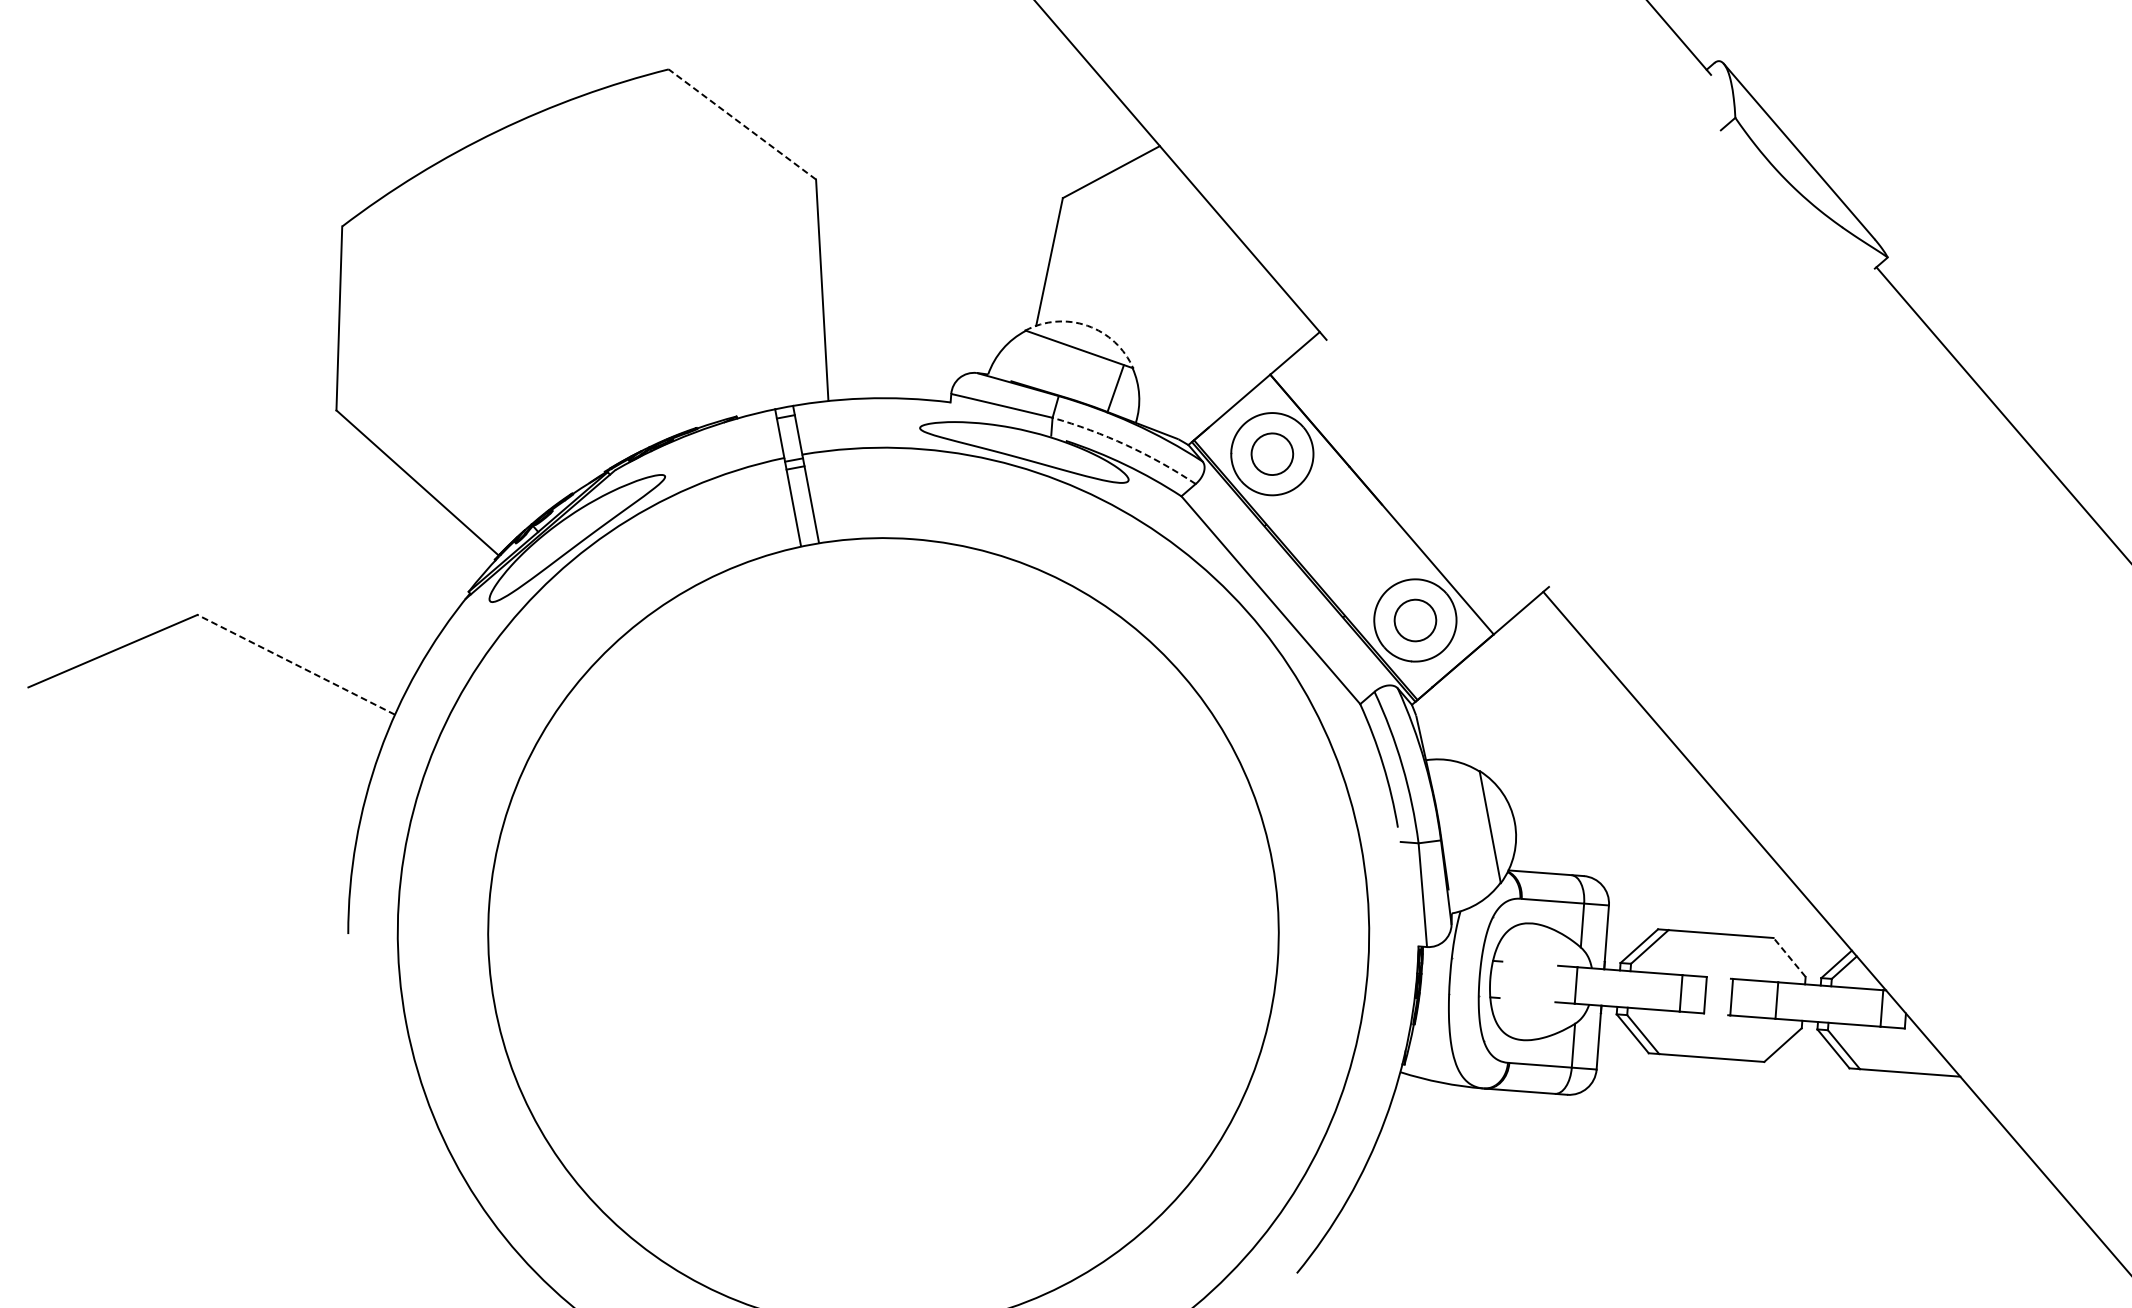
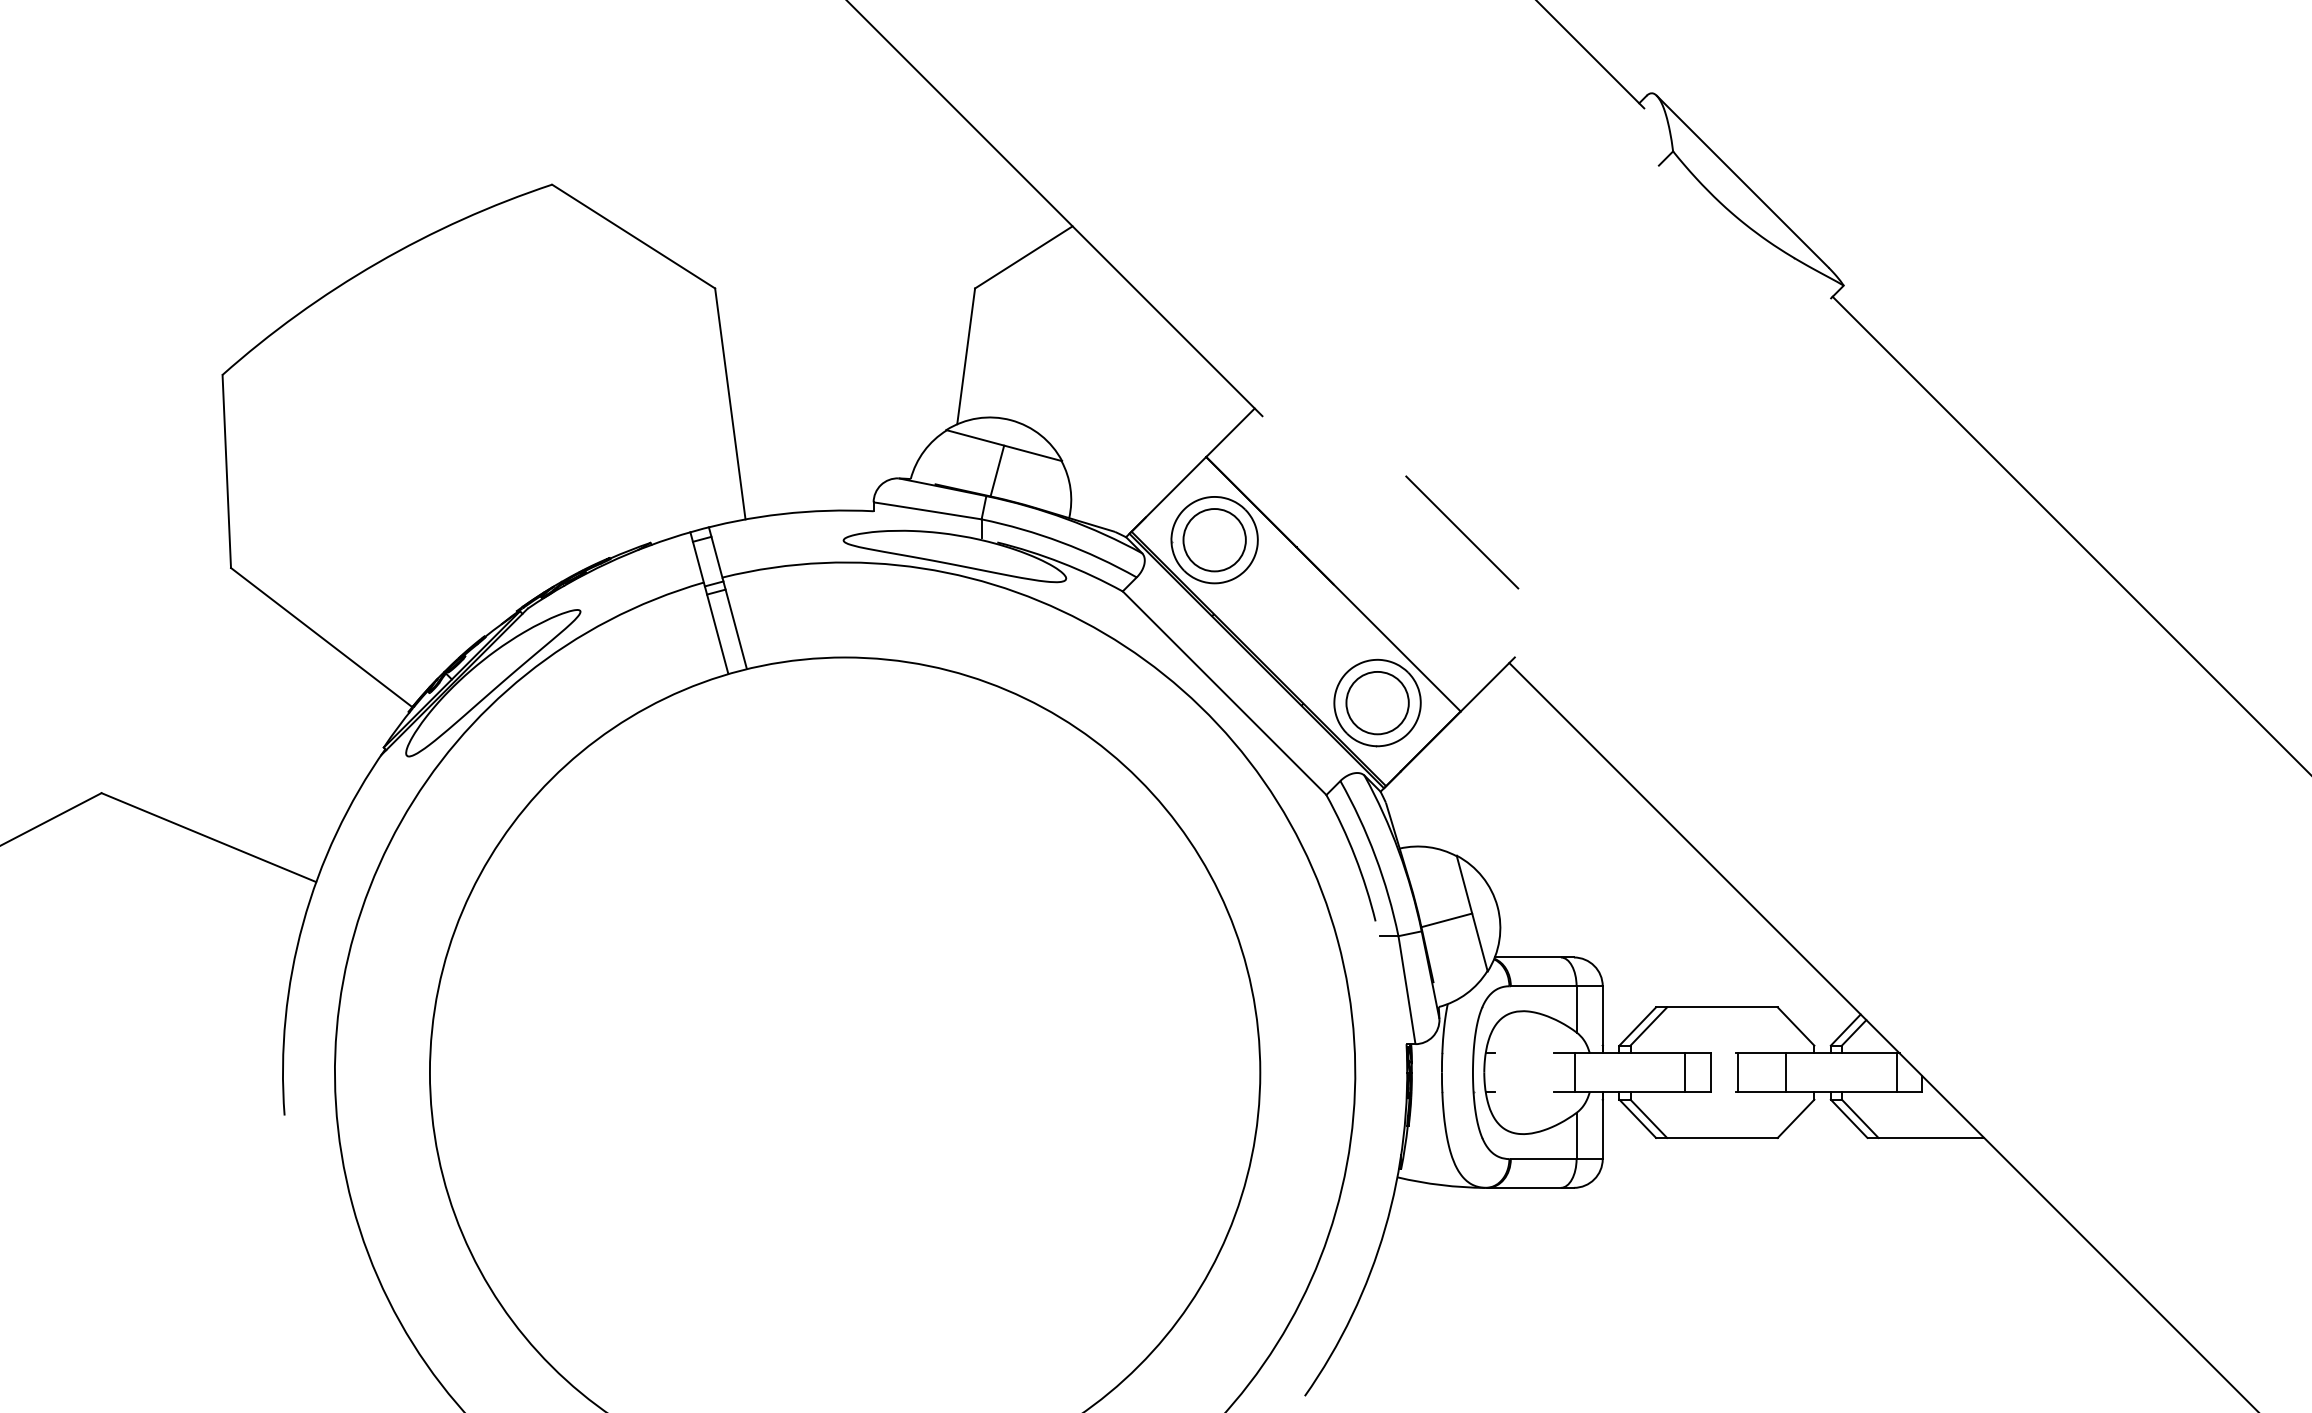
line: (742, 124) -> (633, 236), dashed -> solid
arc: (1088, 326) -> (1011, 420), dashed -> solid
line: (1115, 388) -> (997, 470), moved
arc: (1126, 445) -> (1061, 542), dashed -> solid
circle: (1272, 454) -> (1214, 540), size x1.43
line: (1508, 464) -> (1462, 532), added
circle: (1415, 619) -> (1377, 702), size x1.43
line: (295, 664) -> (208, 837), dashed -> solid
line: (1465, 831) -> (1446, 920), added
line: (1789, 957) -> (1795, 1026), dashed -> solid

